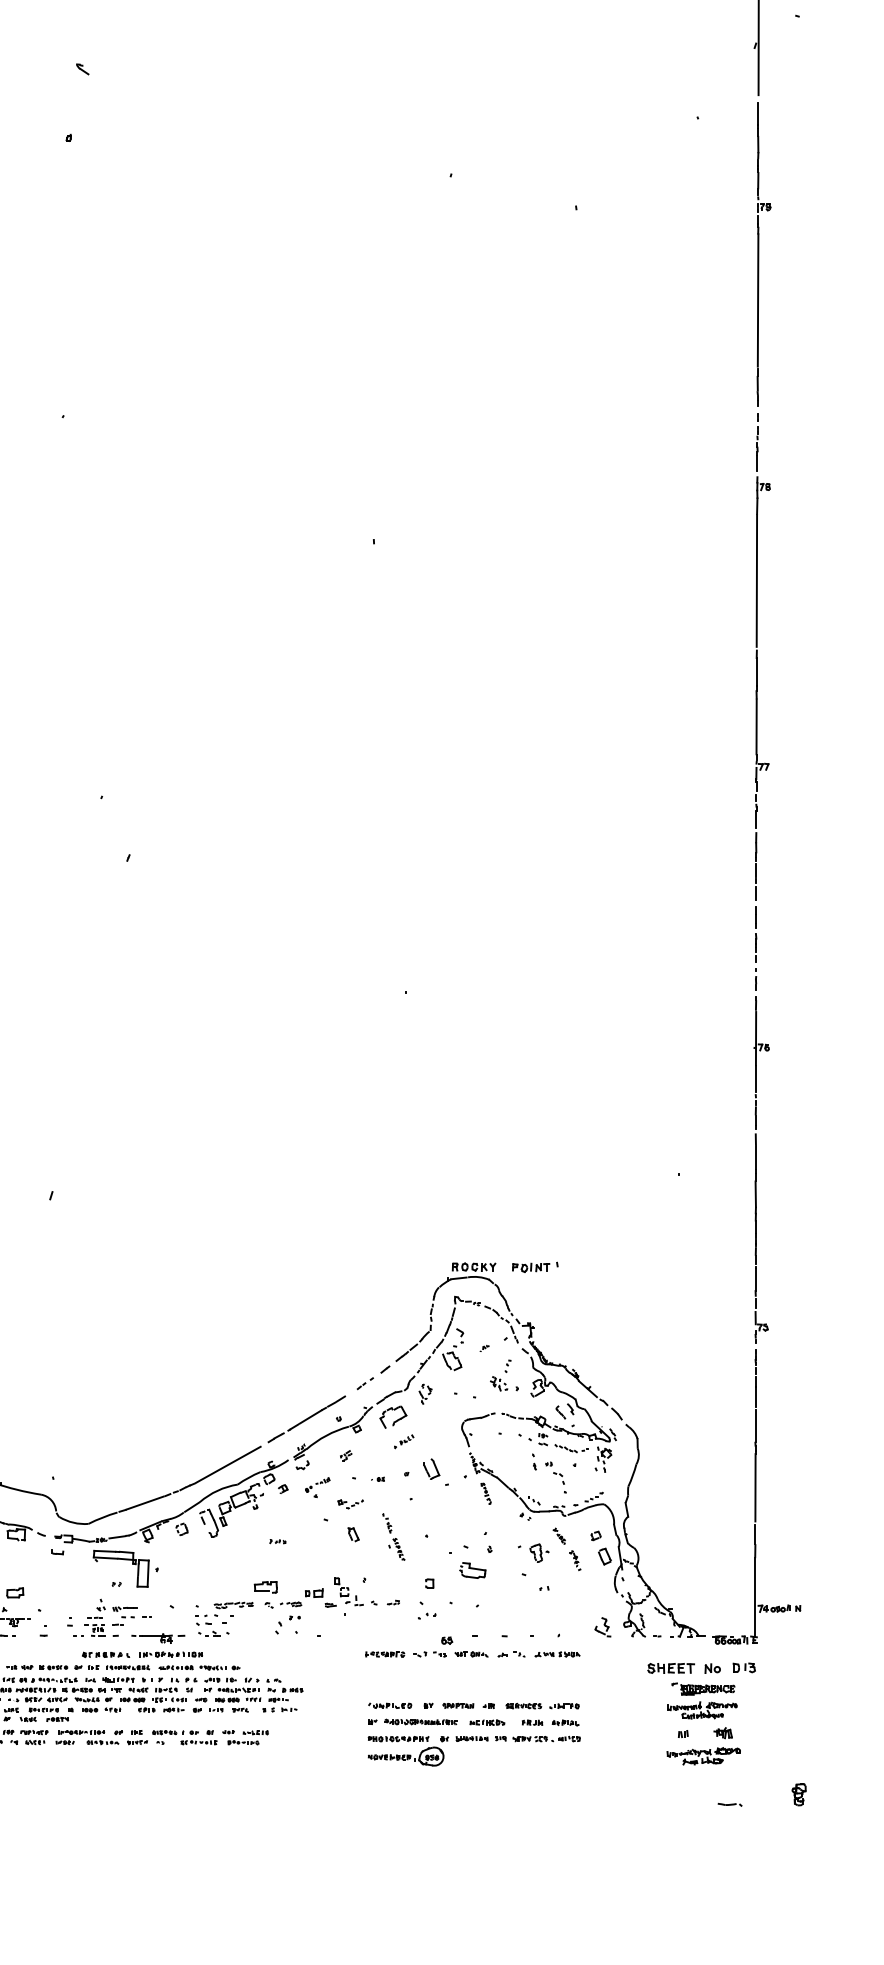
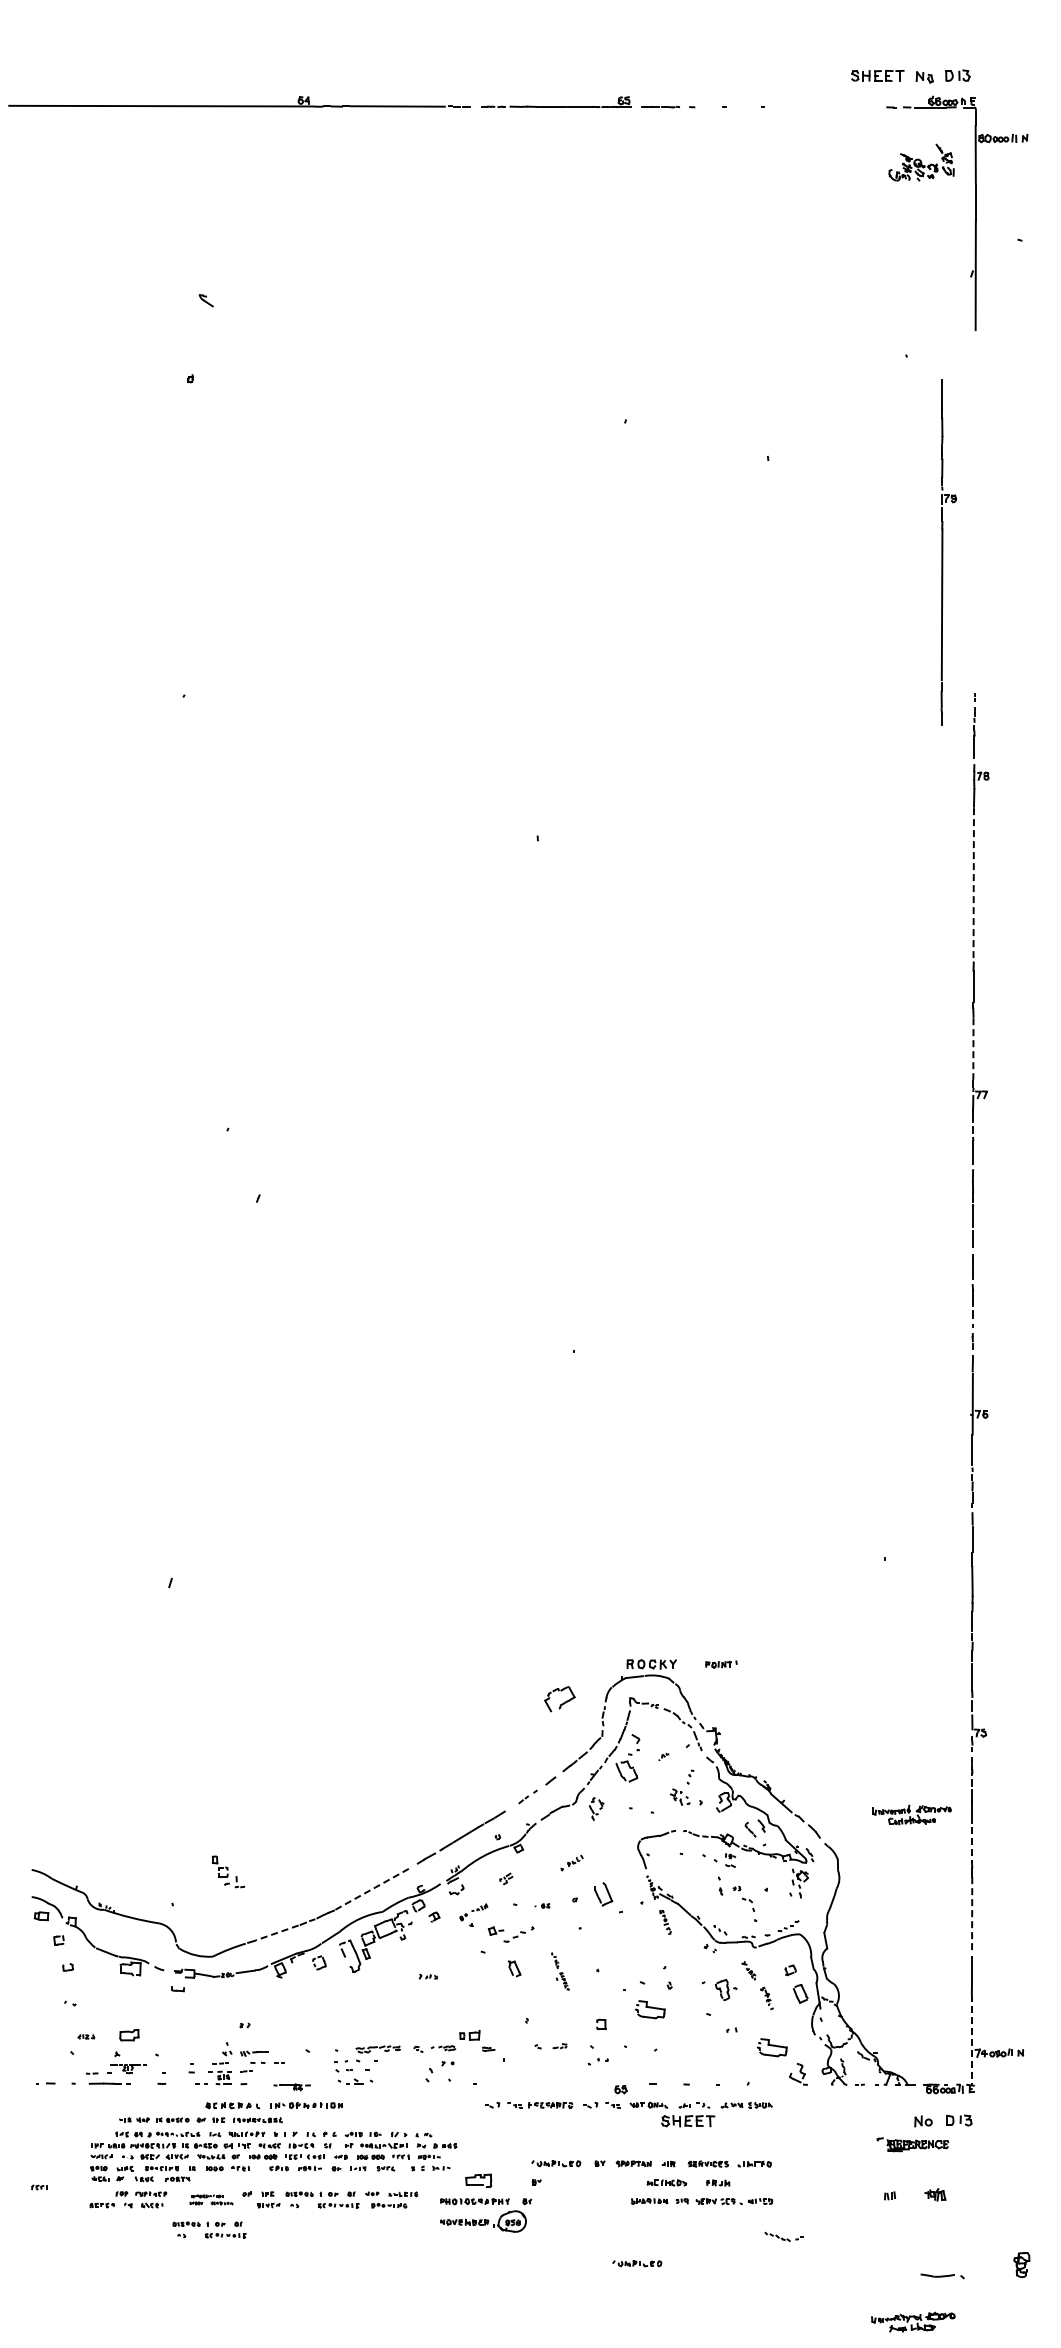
part: (763, 254) -> (948, 552), moved
line: (756, 581) -> (973, 883), solid -> dashed
line: (756, 727) -> (973, 1049), solid -> dashed
part: (535, 1267) -> (721, 1664), size x0.6
part: (393, 1417) -> (559, 1699), moved
line: (755, 1426) -> (972, 1845), solid -> dashed
part: (571, 1448) -> (783, 2236), moved
line: (228, 1464) -> (372, 1889), solid -> dashed
line: (755, 1487) -> (972, 1915), solid -> dashed
line: (144, 1503) -> (276, 1933), solid -> dashed
part: (350, 1503) -> (511, 1933), size x1.6
part: (393, 1536) -> (560, 1971), size x0.7
part: (132, 1564) -> (262, 2002), removed
part: (265, 1587) -> (478, 2180), moved
part: (349, 1591) -> (228, 1871), moved
line: (754, 1597) -> (971, 2040), solid -> dashed
part: (579, 1603) -> (771, 2047), added
part: (157, 1638) -> (291, 2087), size x0.6
part: (343, 1653) -> (503, 2104), added
part: (198, 1667) -> (338, 2120), removed
part: (671, 1668) -> (688, 2121), moved
part: (702, 1710) -> (911, 1814), moved
part: (421, 1721) -> (591, 2181), removed
part: (565, 1722) -> (755, 2182), removed
part: (87, 1737) -> (211, 2199), size x0.6
part: (408, 1751) -> (486, 2215), moved
part: (703, 1755) -> (913, 2321), moved
part: (85, 1763) -> (209, 2229), added
part: (461, 1793) -> (637, 2263), added
part: (730, 1804) -> (943, 2276), size x1.6

